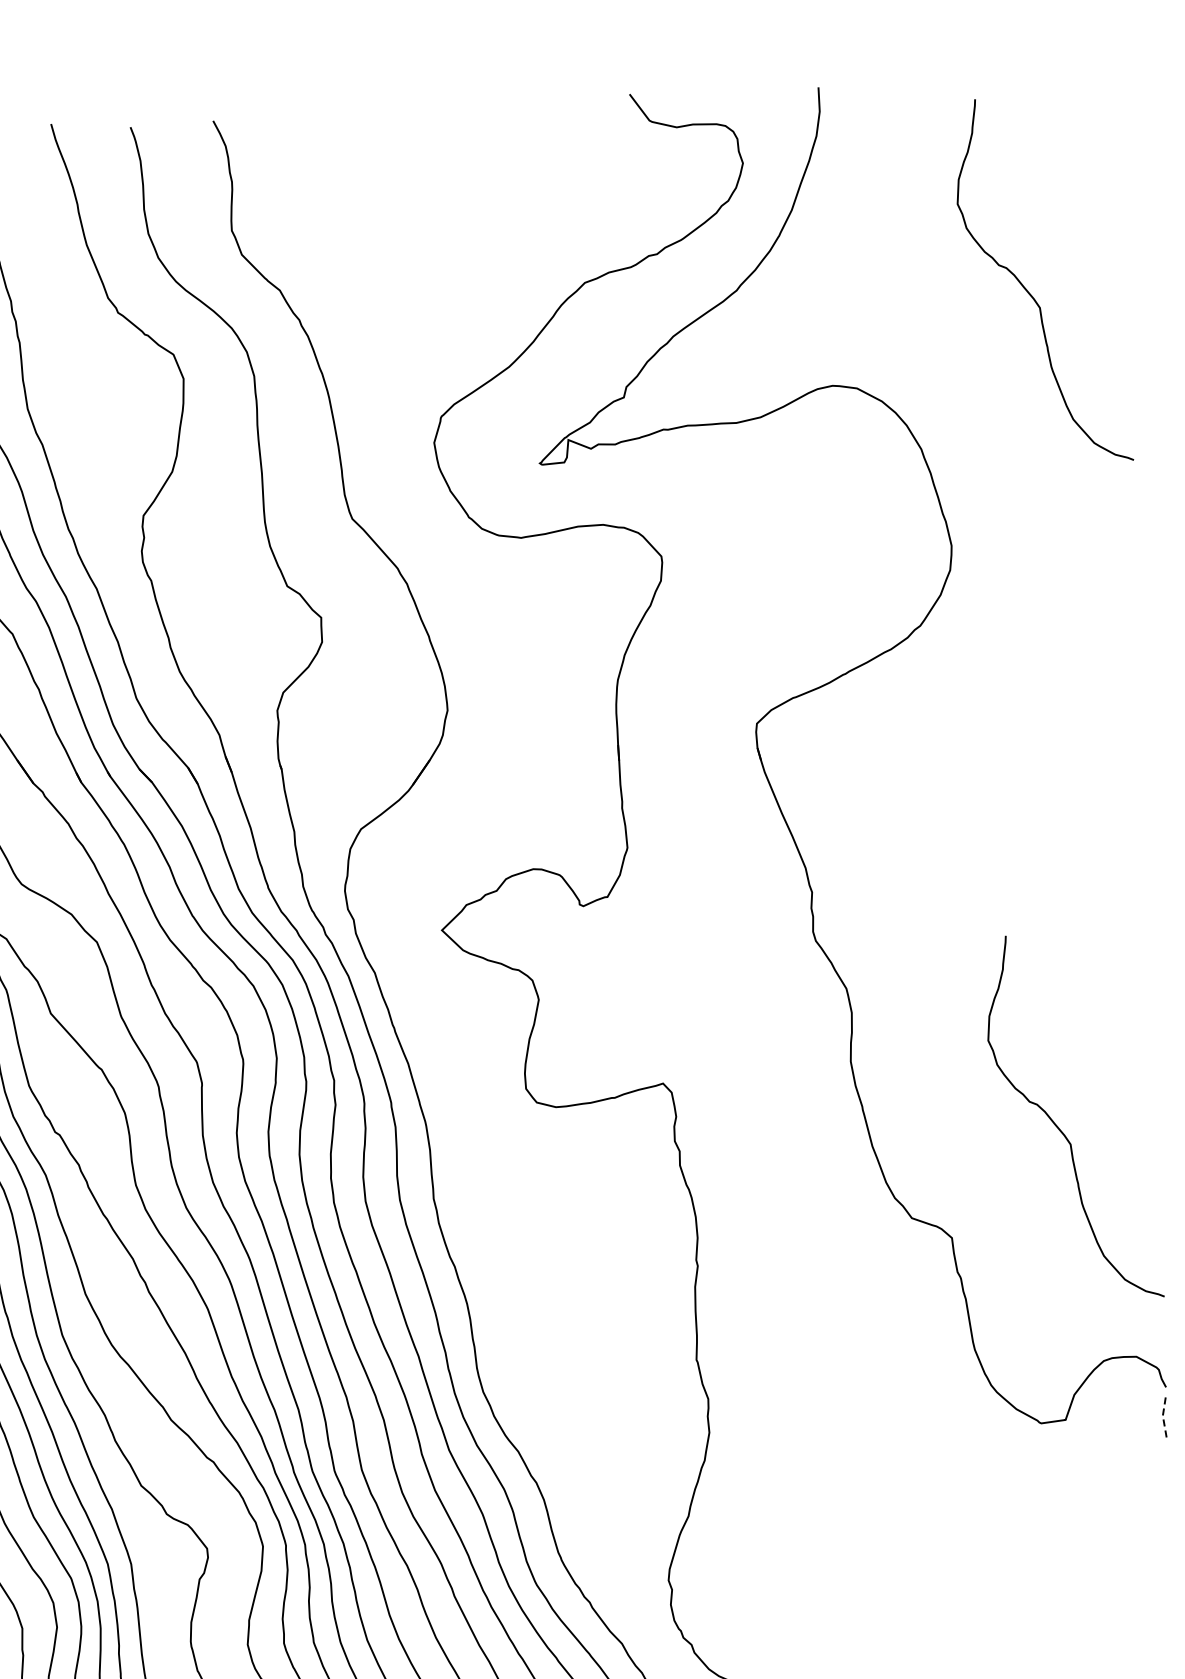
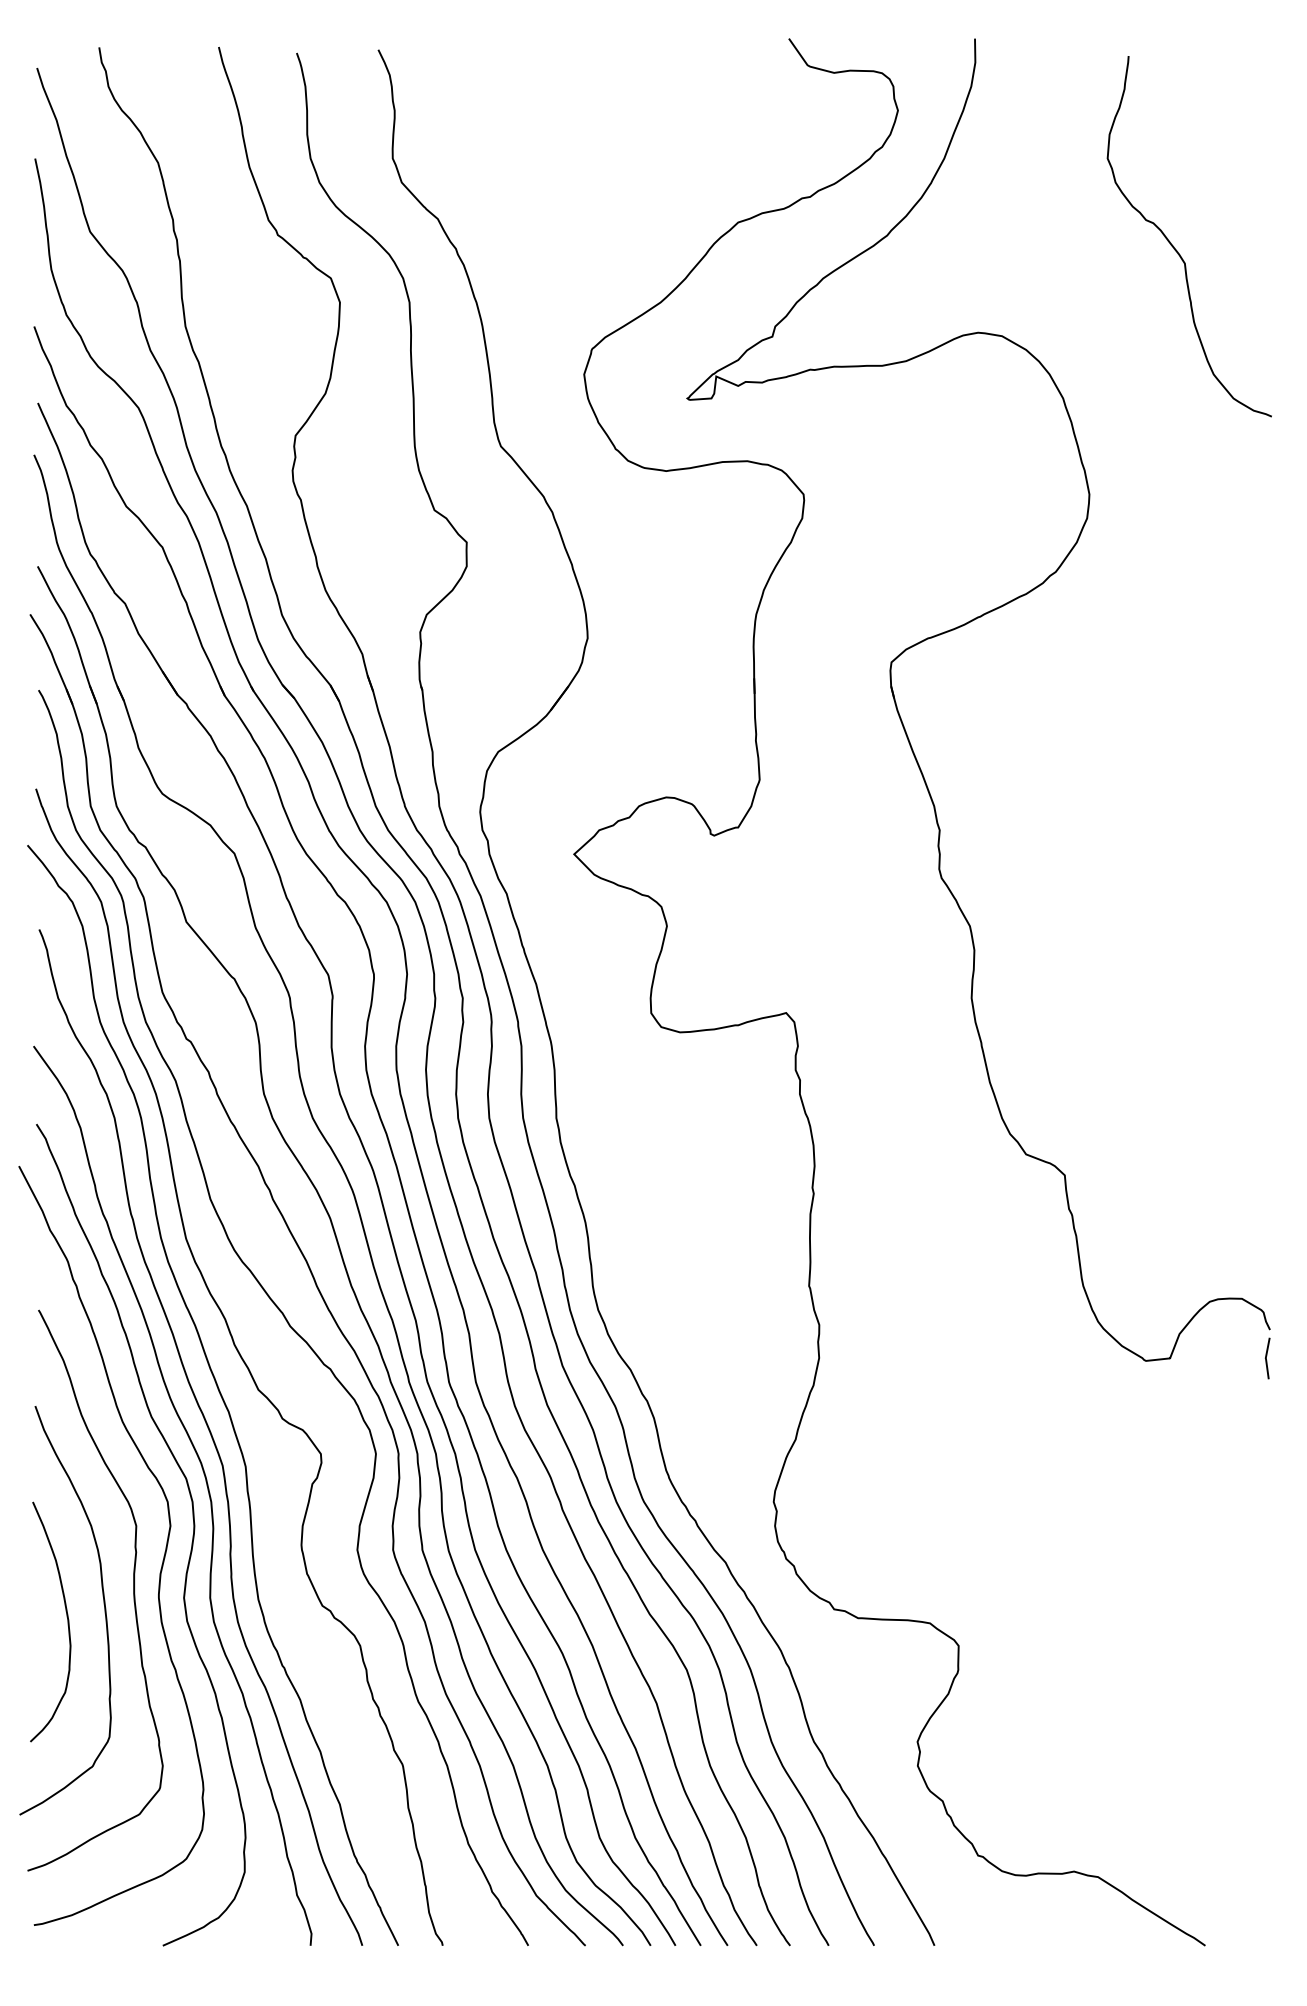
curve: (1059, 1127) -> (1174, 1070), removed
line: (1162, 1416) -> (1265, 1358), dashed -> solid

